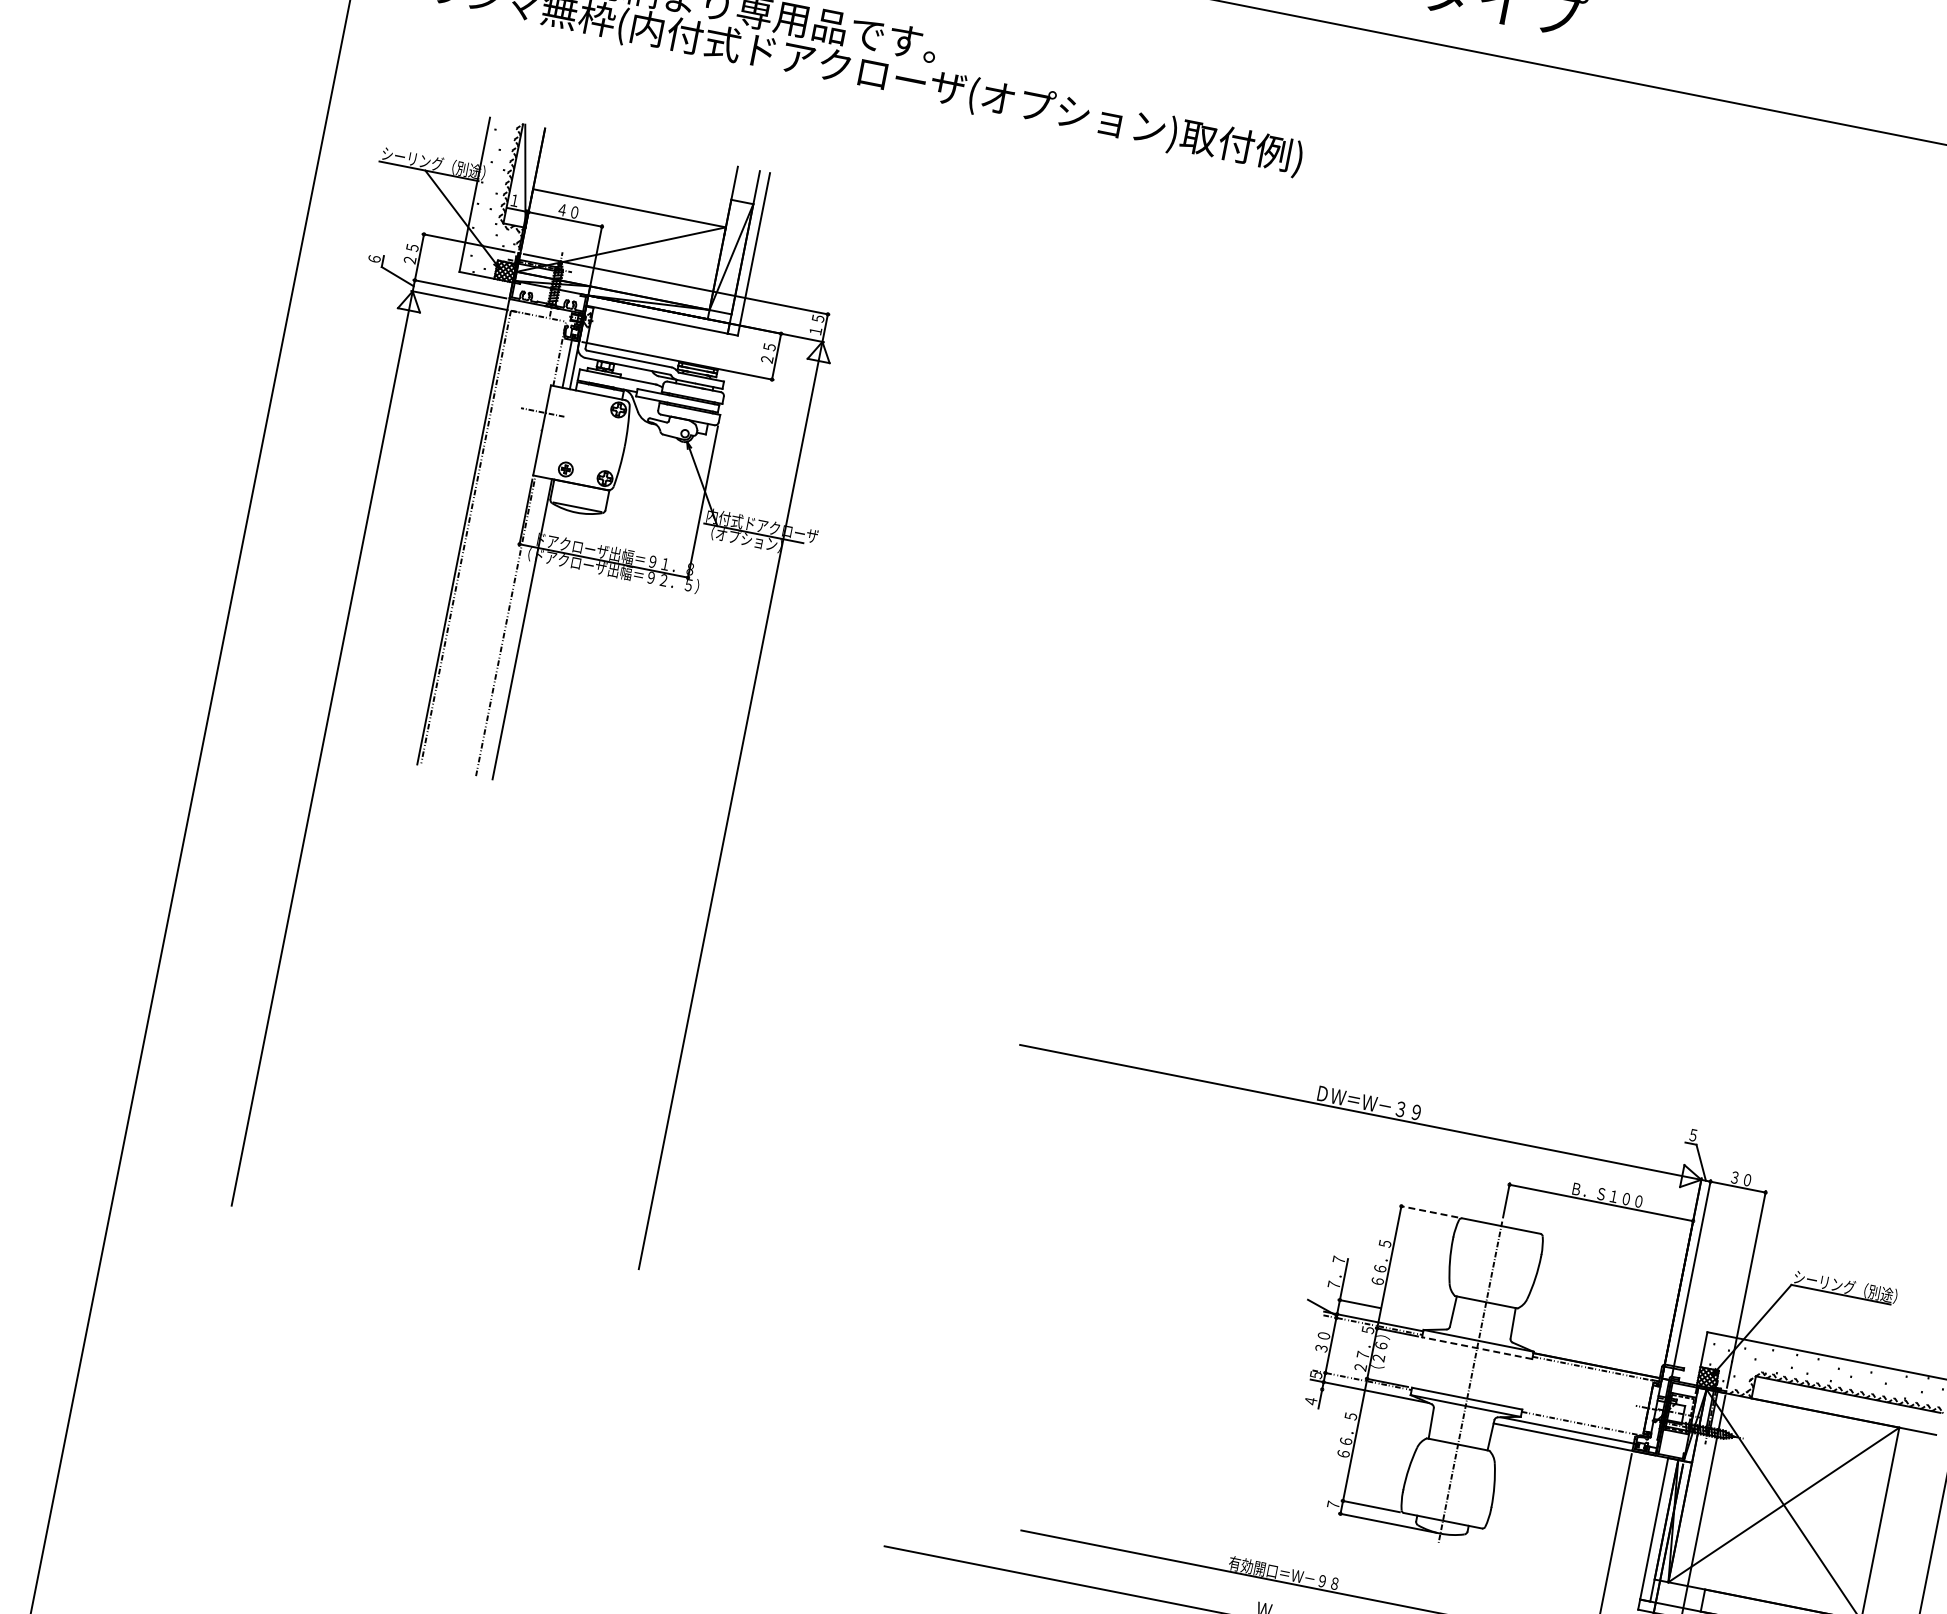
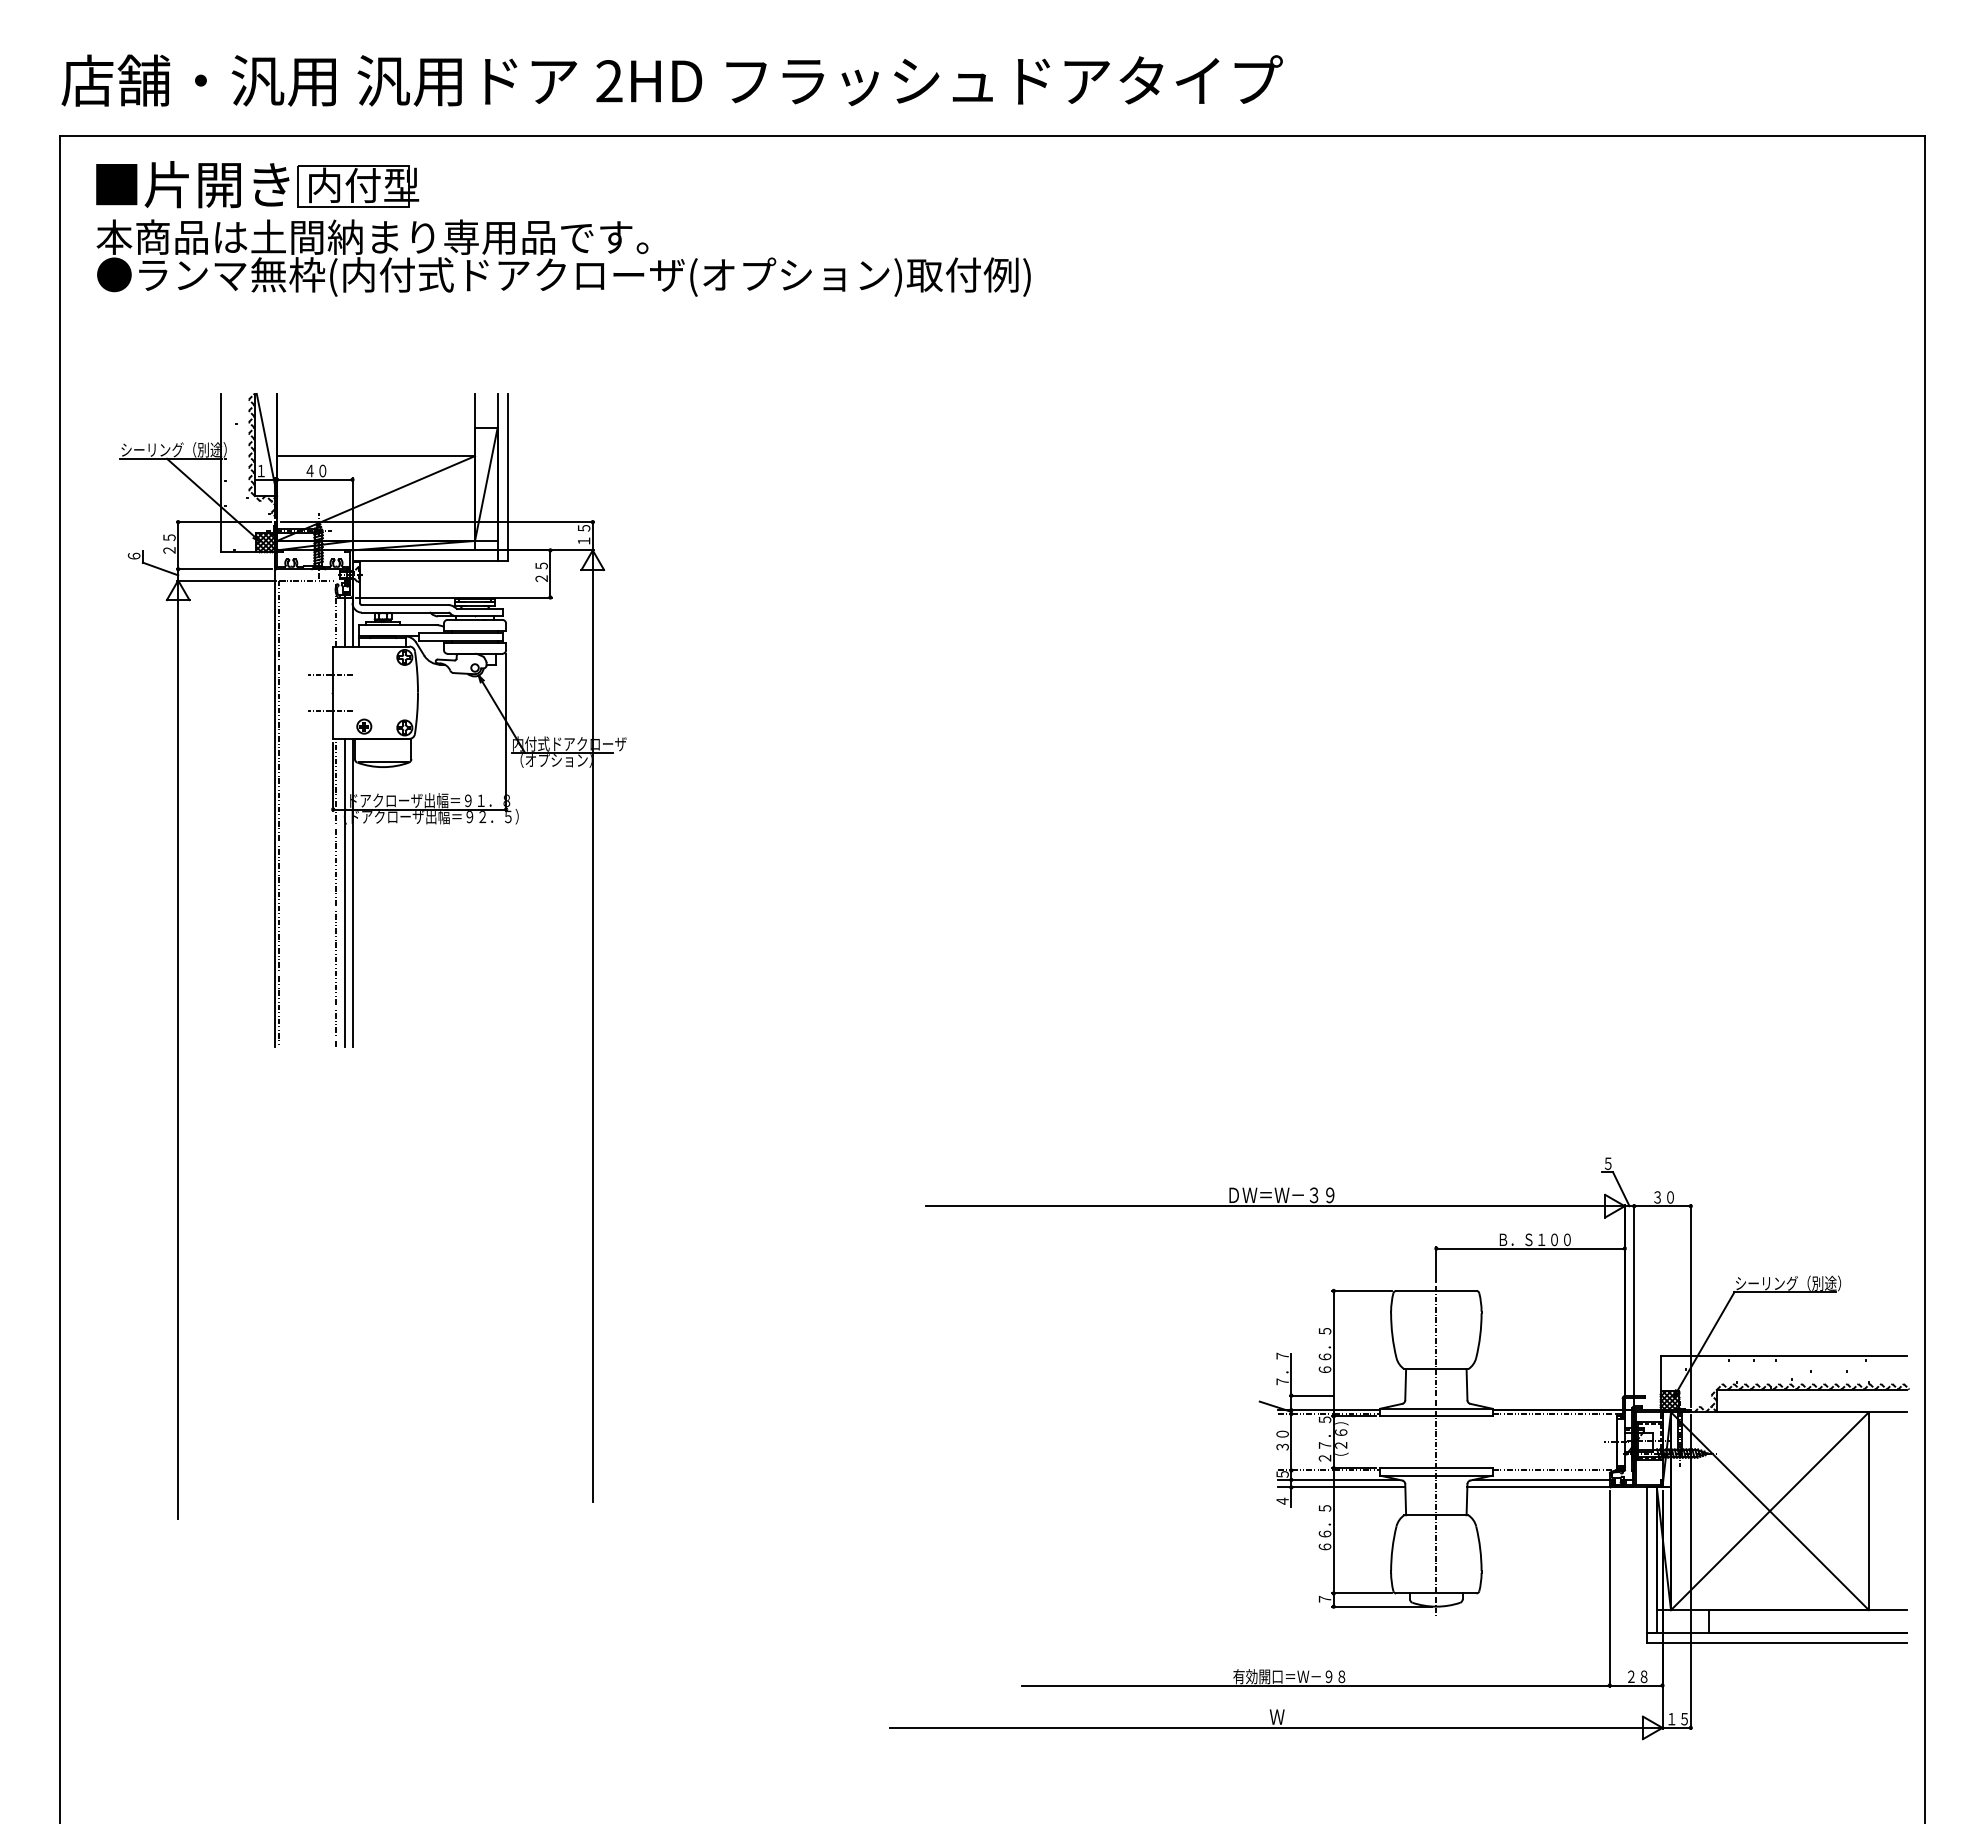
line: (536, 447) -> (330, 710), added
line: (514, 627) -> (344, 892), added
line: (1429, 1211) -> (1362, 1290), dashed -> solid
line: (1477, 1348) -> (1436, 1416), dashed -> solid
line: (1371, 1399) -> (1341, 1487), added

